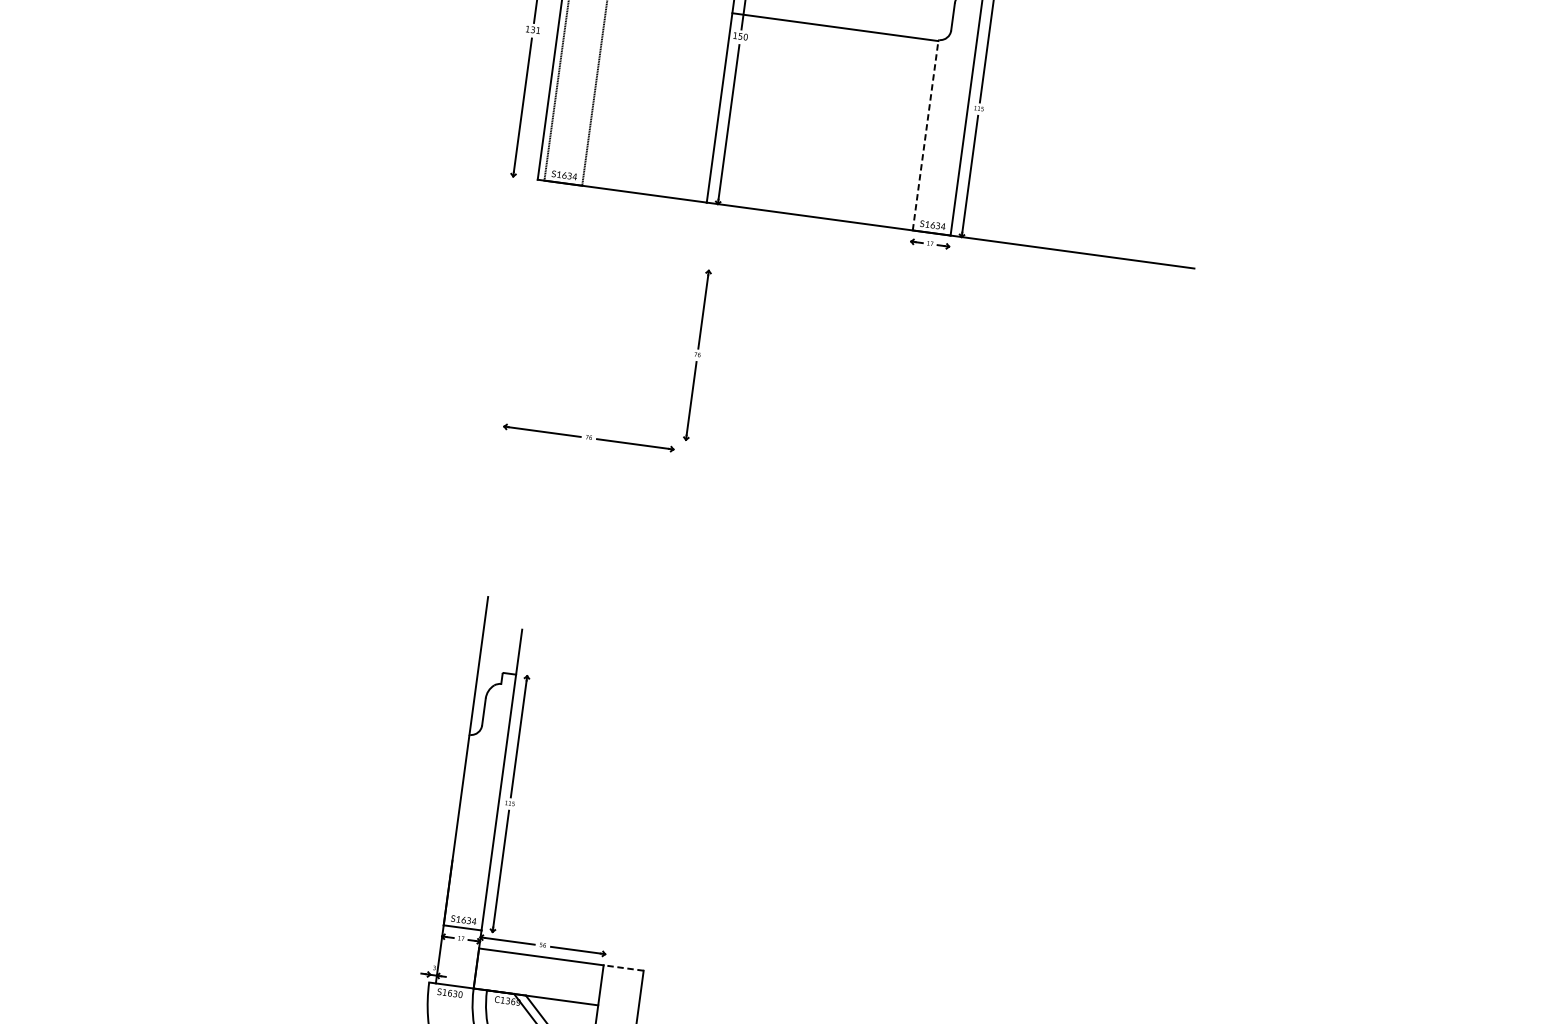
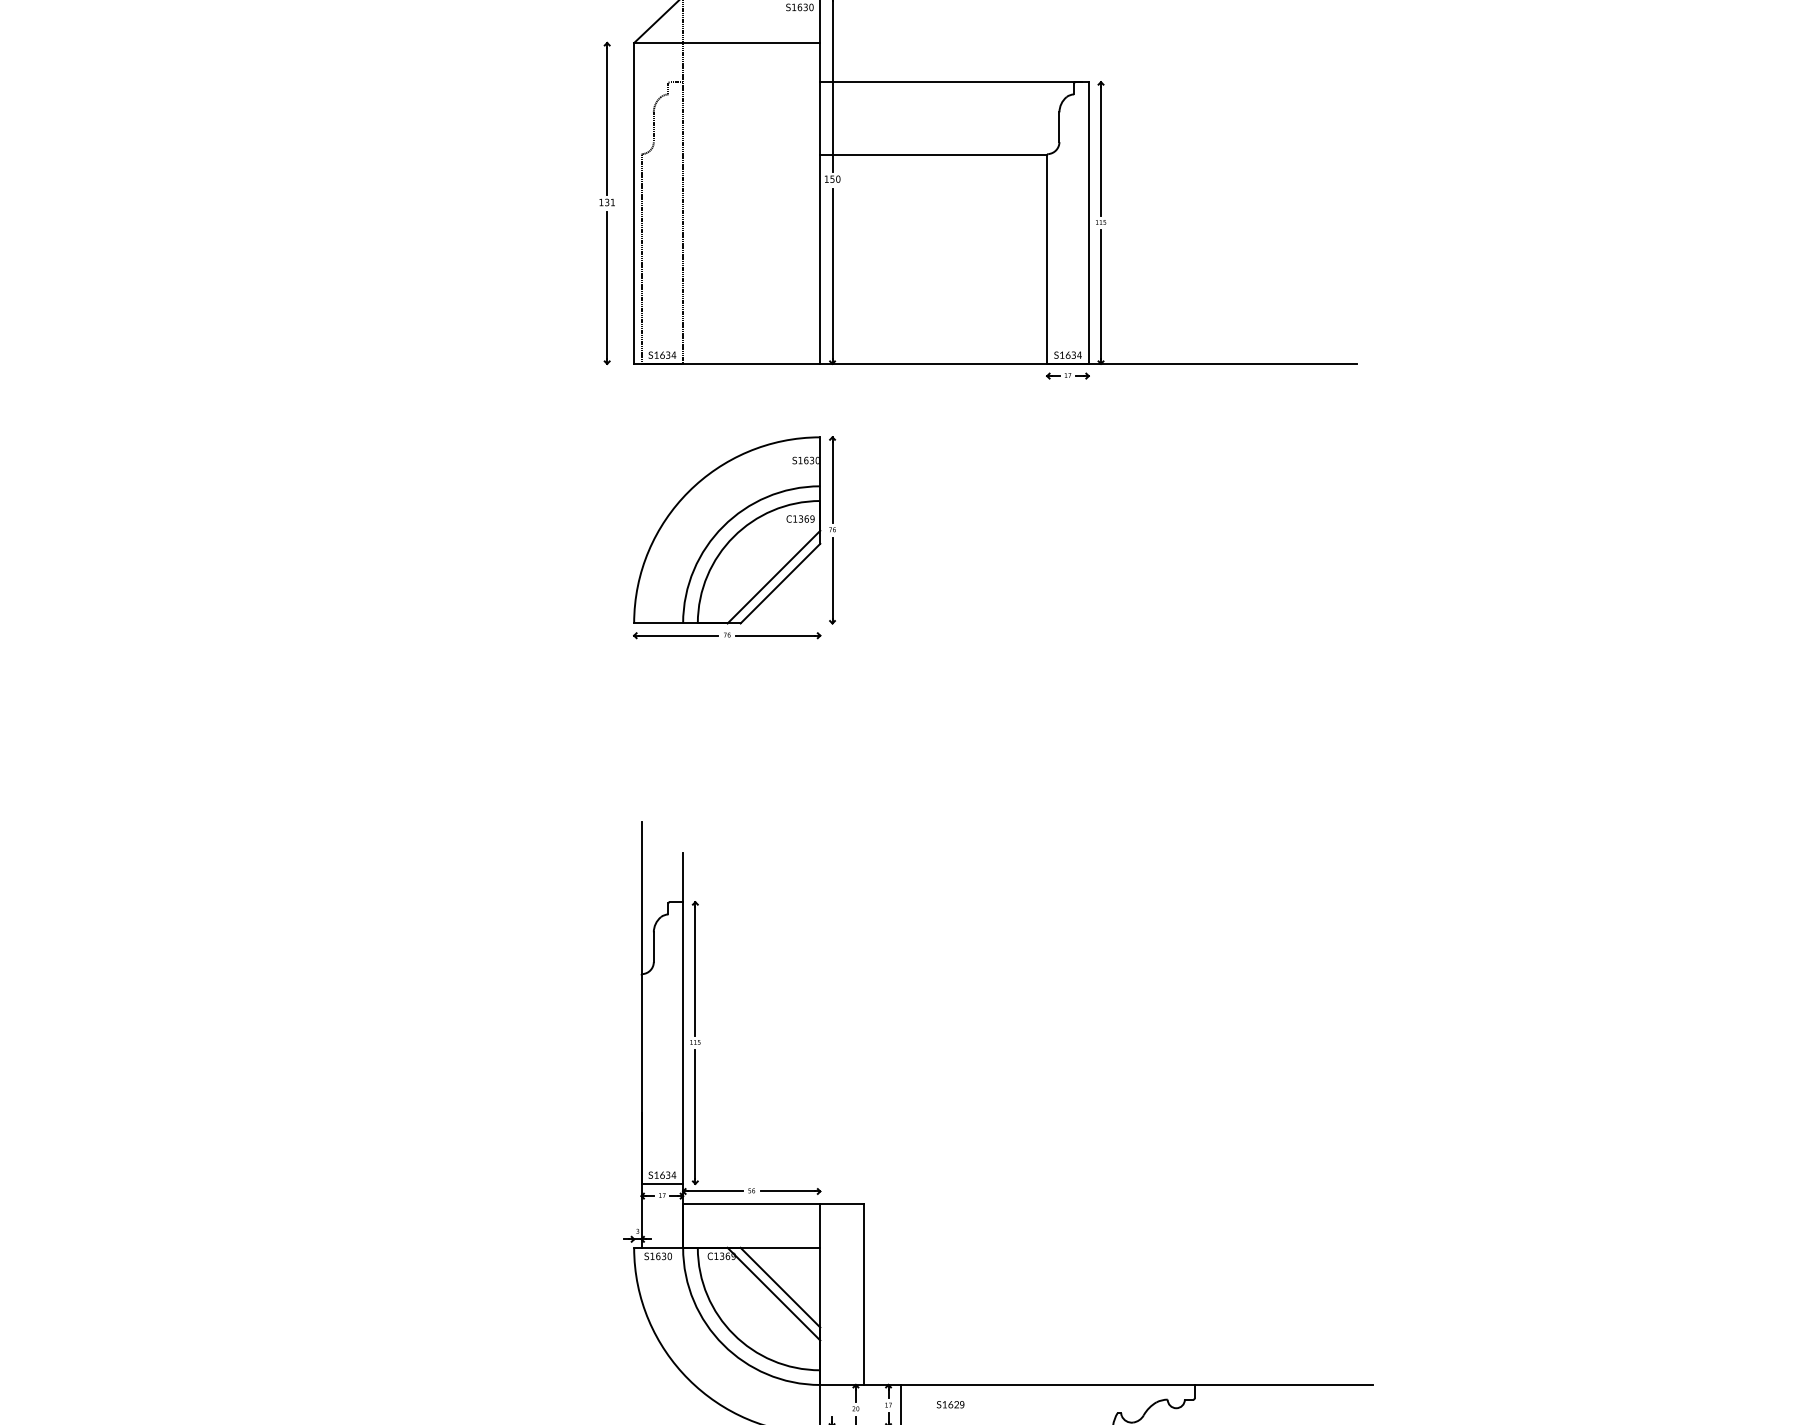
line: (925, 135) -> (1047, 259), dashed -> solid
part: (602, 342) -> (727, 530), added
line: (622, 967) -> (841, 1203), dashed -> solid

